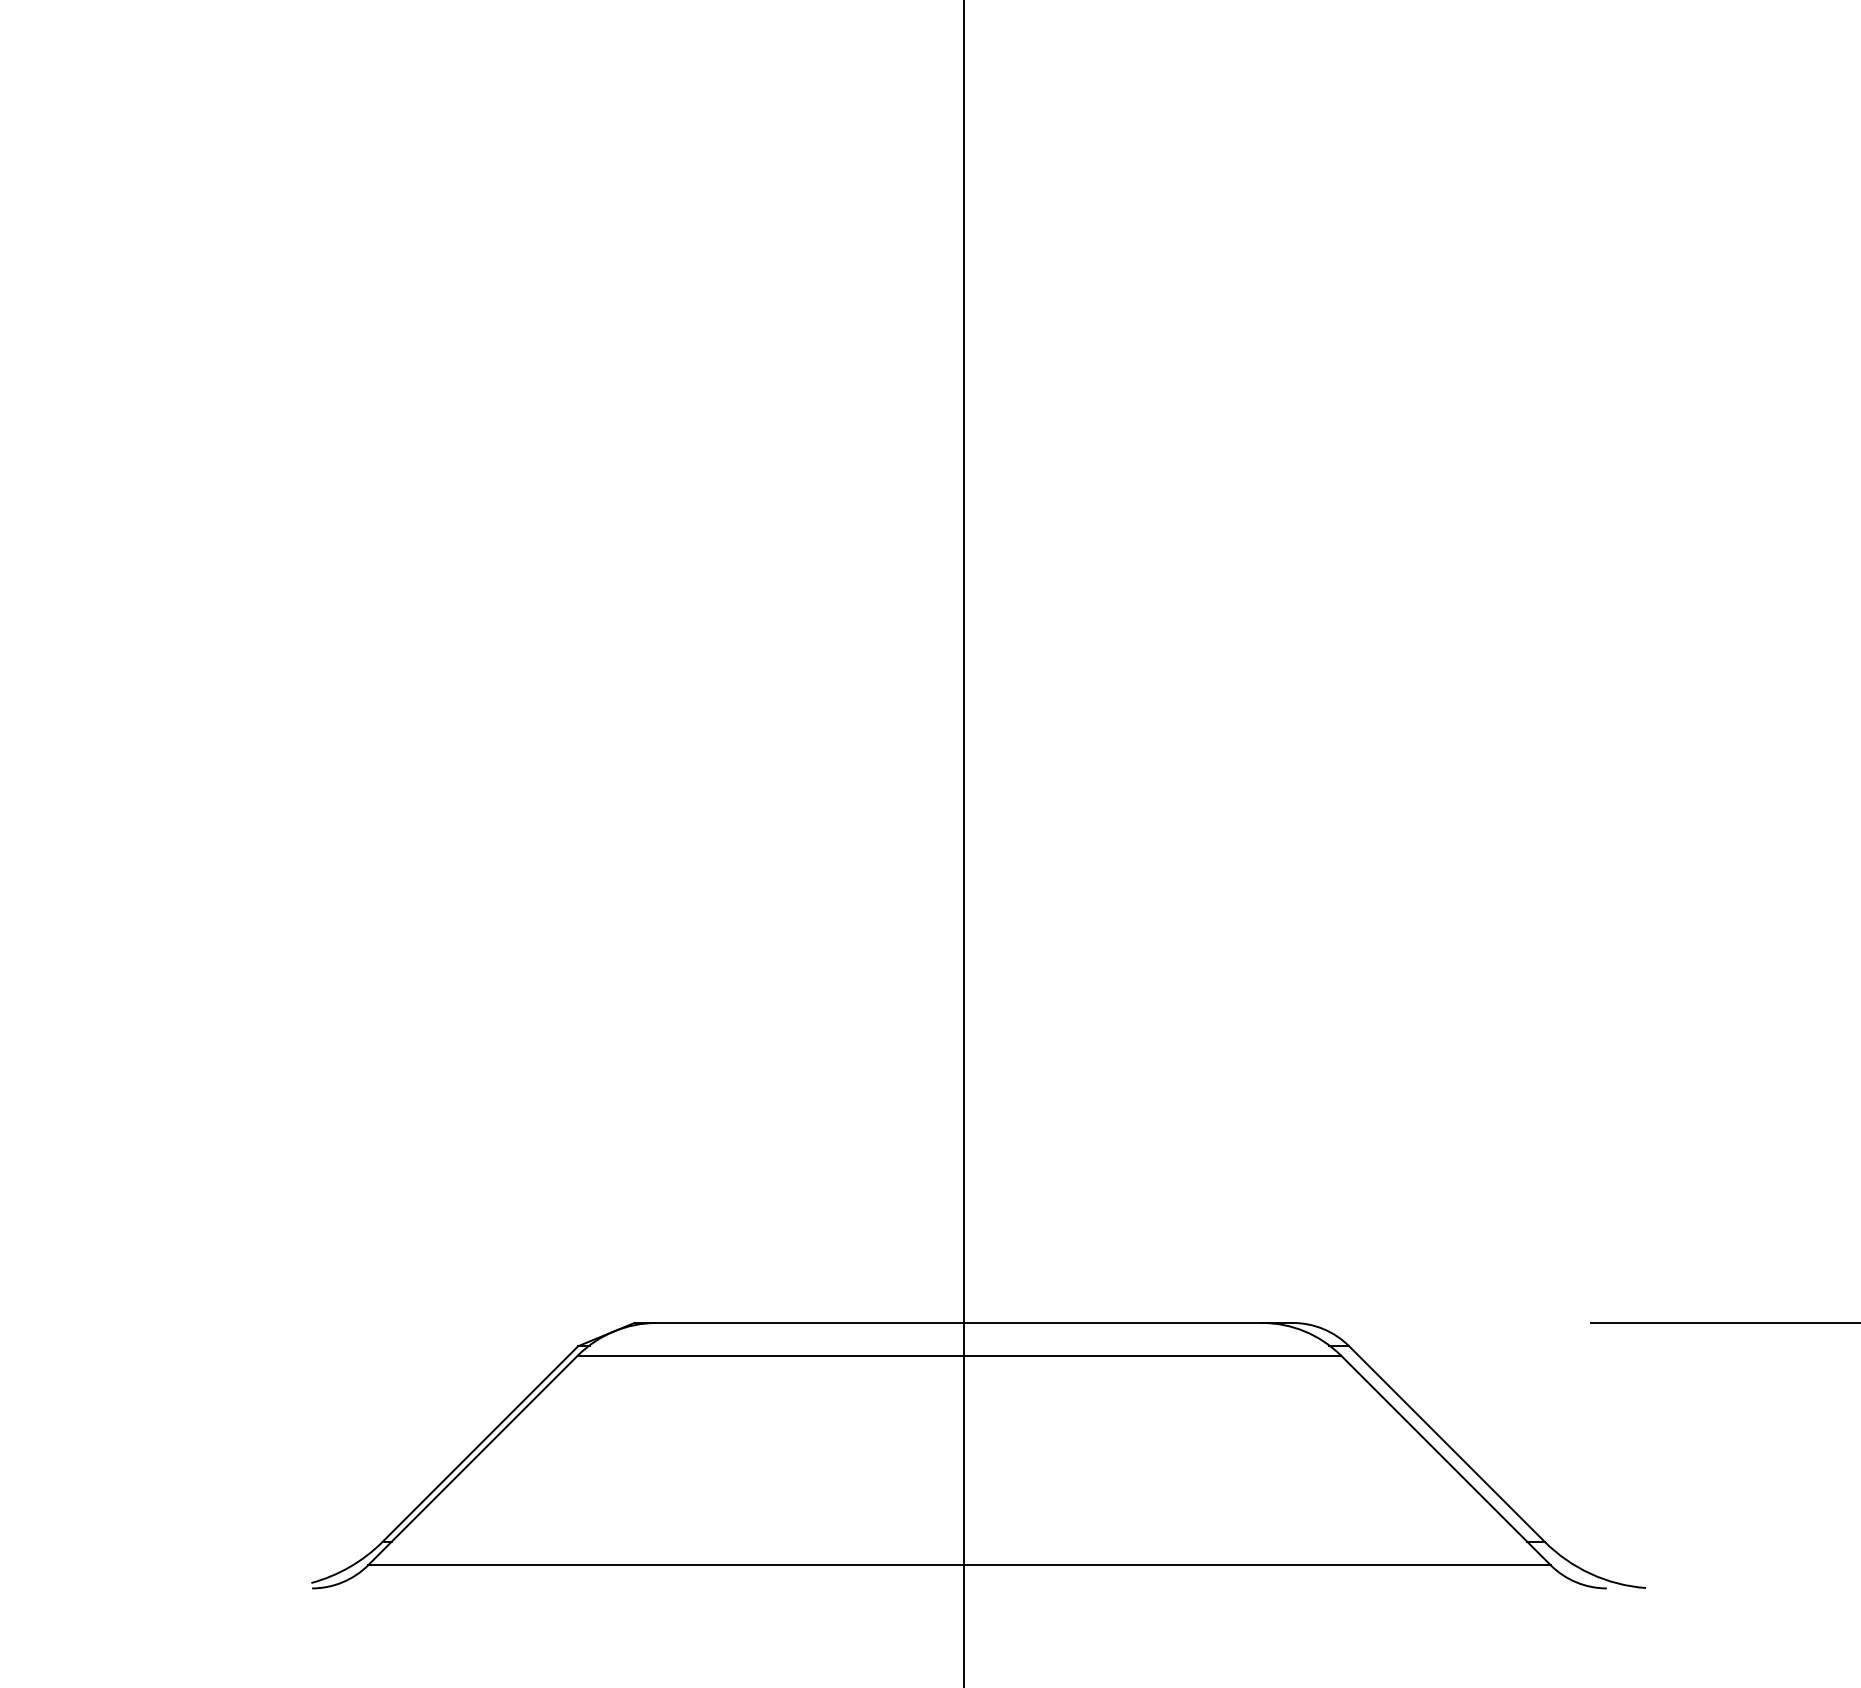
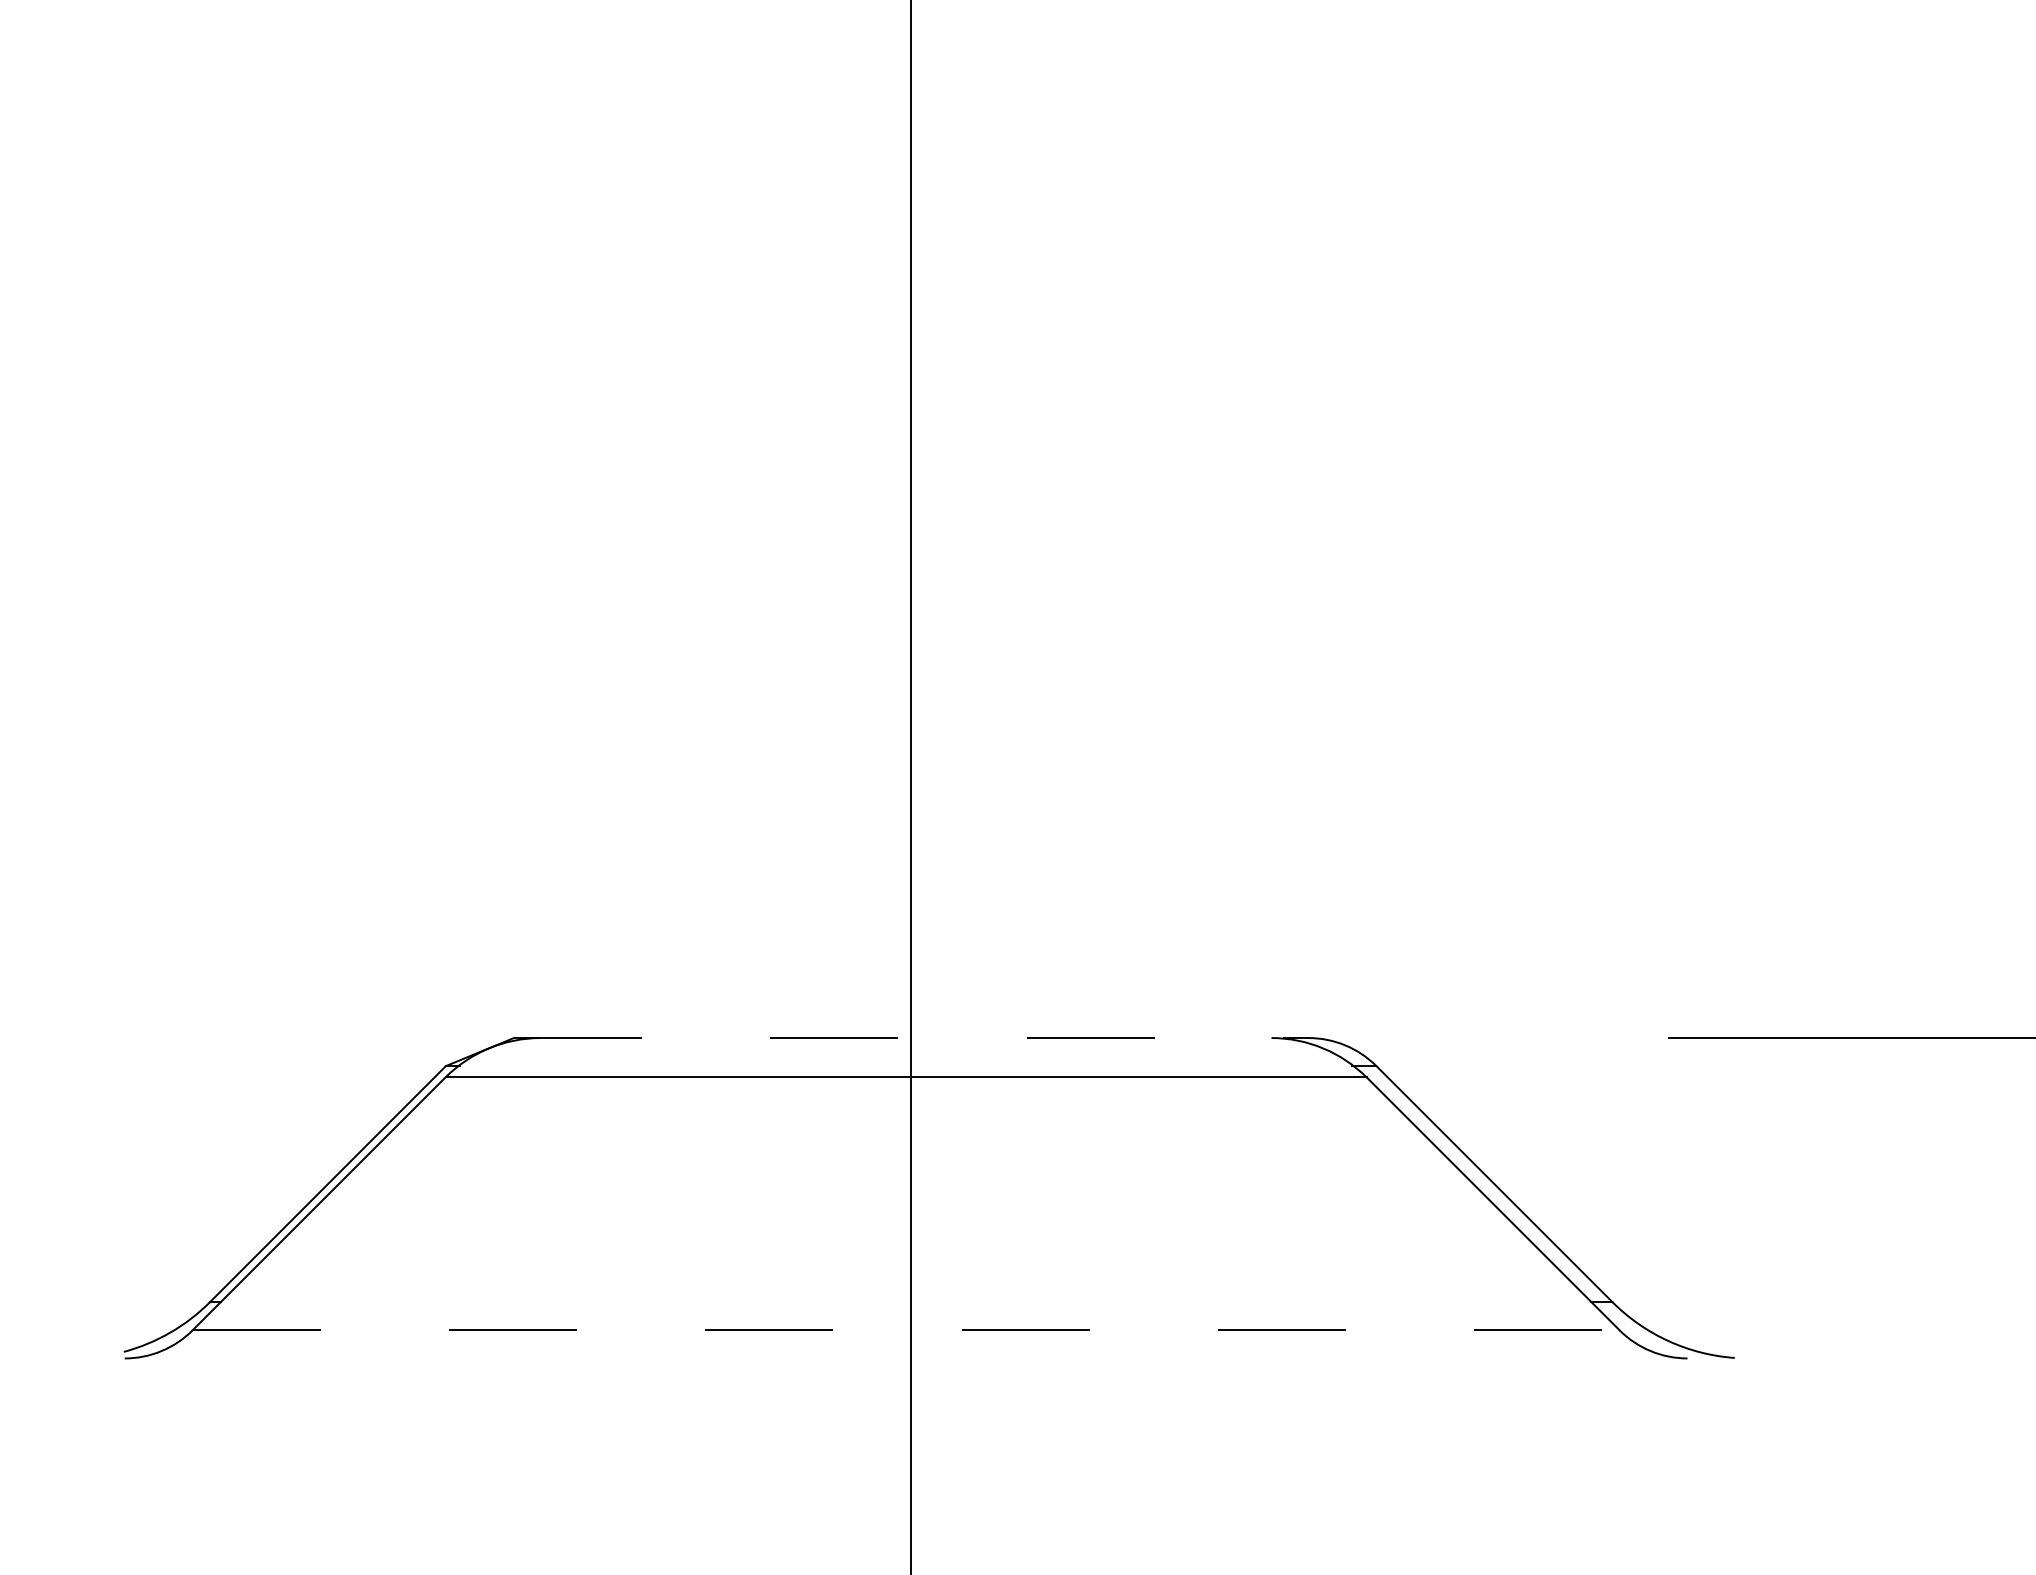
line: (964, 1322) -> (912, 1037), solid -> dashed
line: (959, 1565) -> (906, 1330), solid -> dashed

